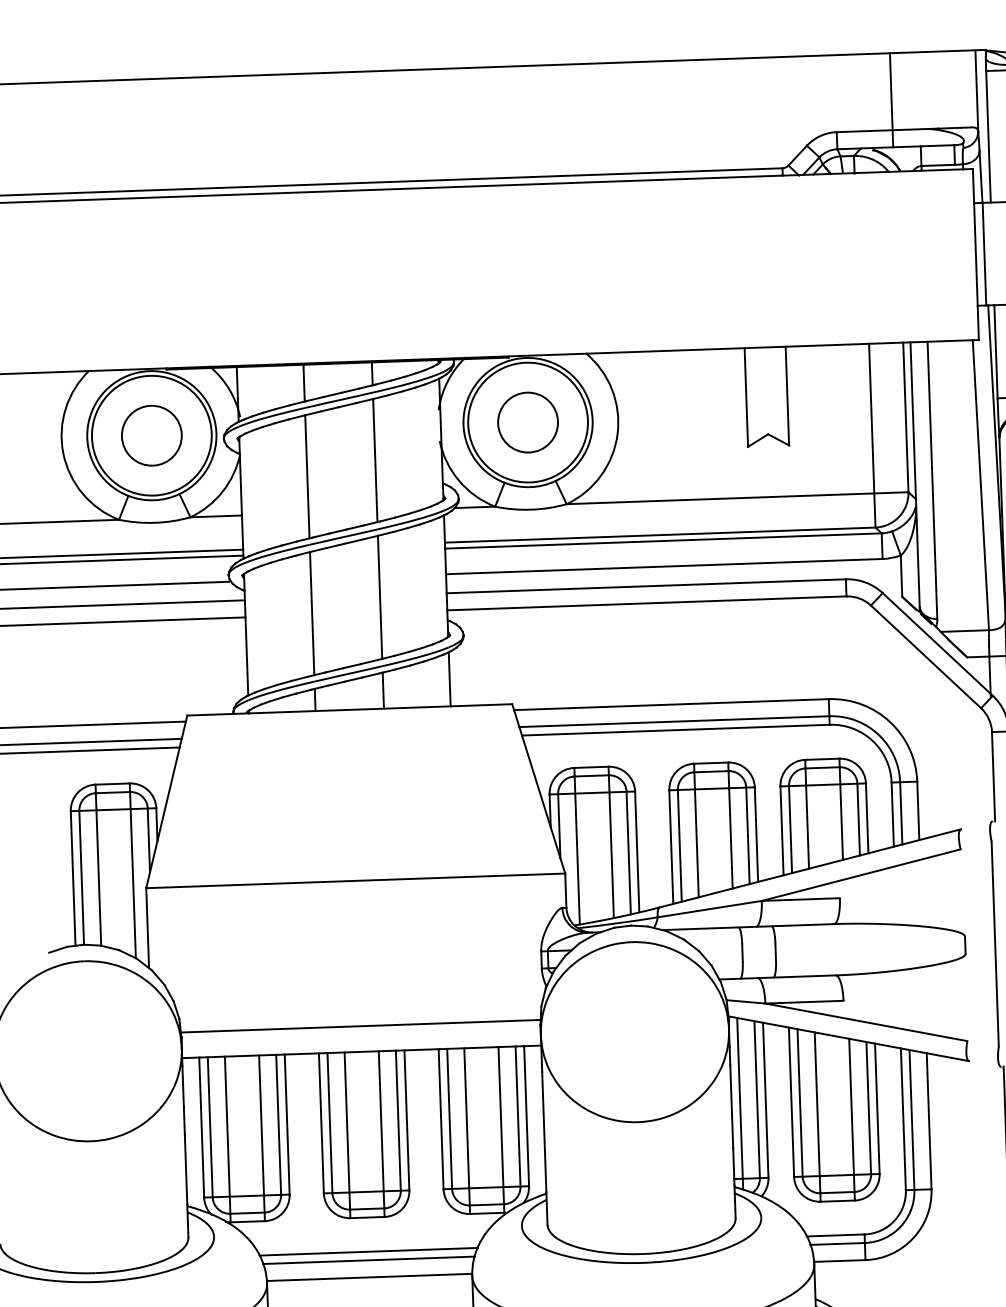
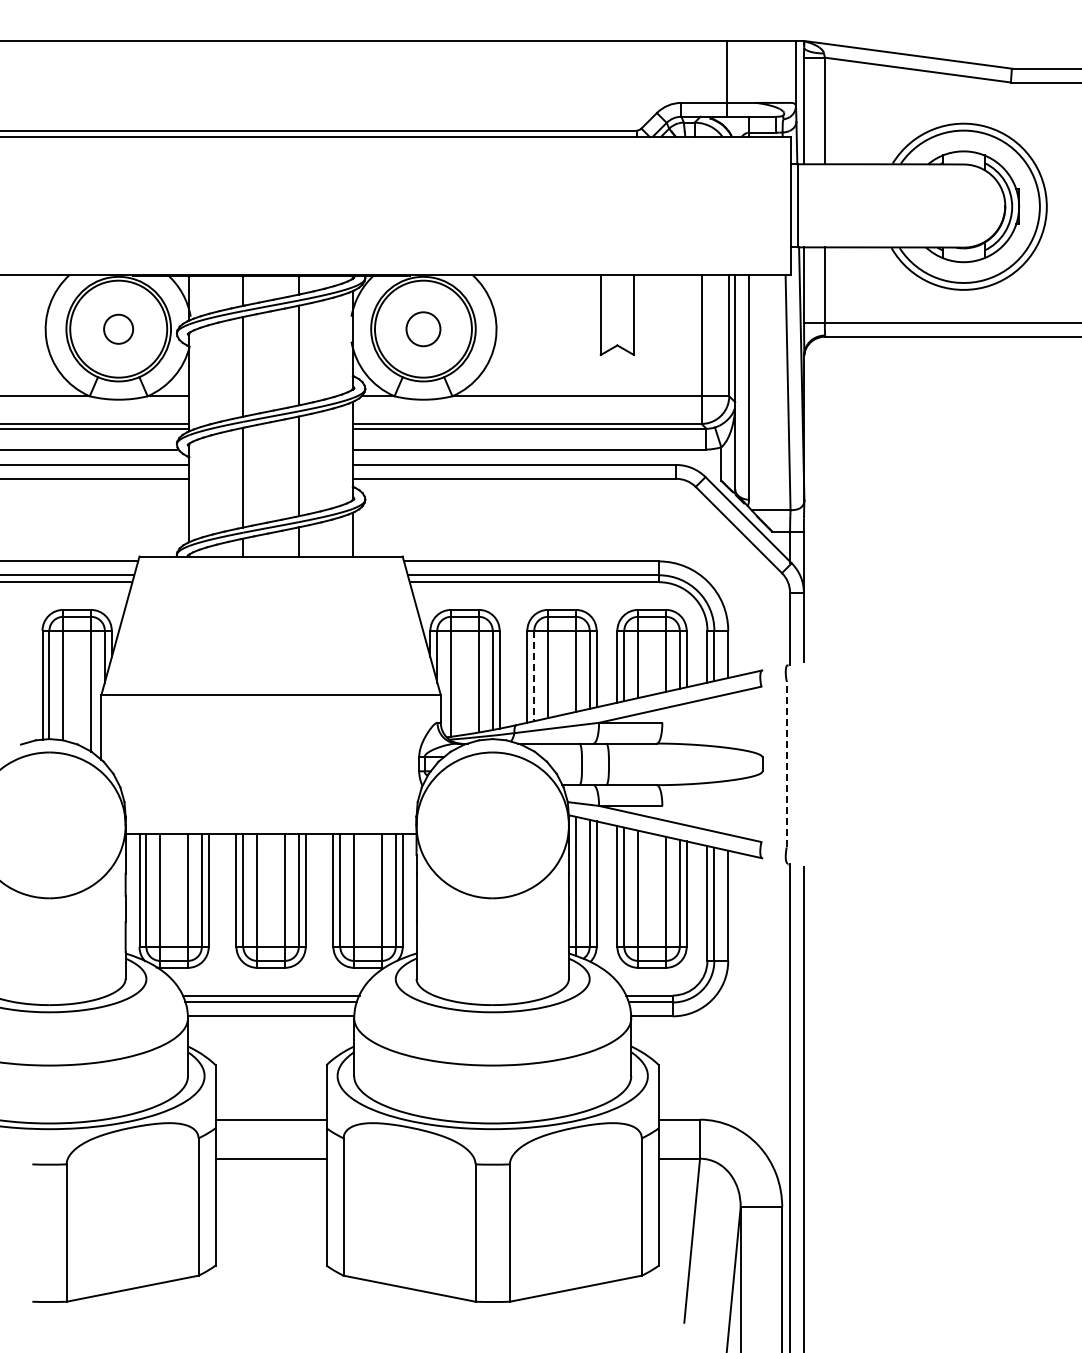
circle: (528, 422) -> (423, 329), size x0.7
circle: (151, 436) -> (118, 329), size x0.6
line: (680, 846) -> (534, 676), solid -> dashed
line: (994, 943) -> (786, 763), solid -> dashed
line: (360, 1025) -> (270, 812), removed

